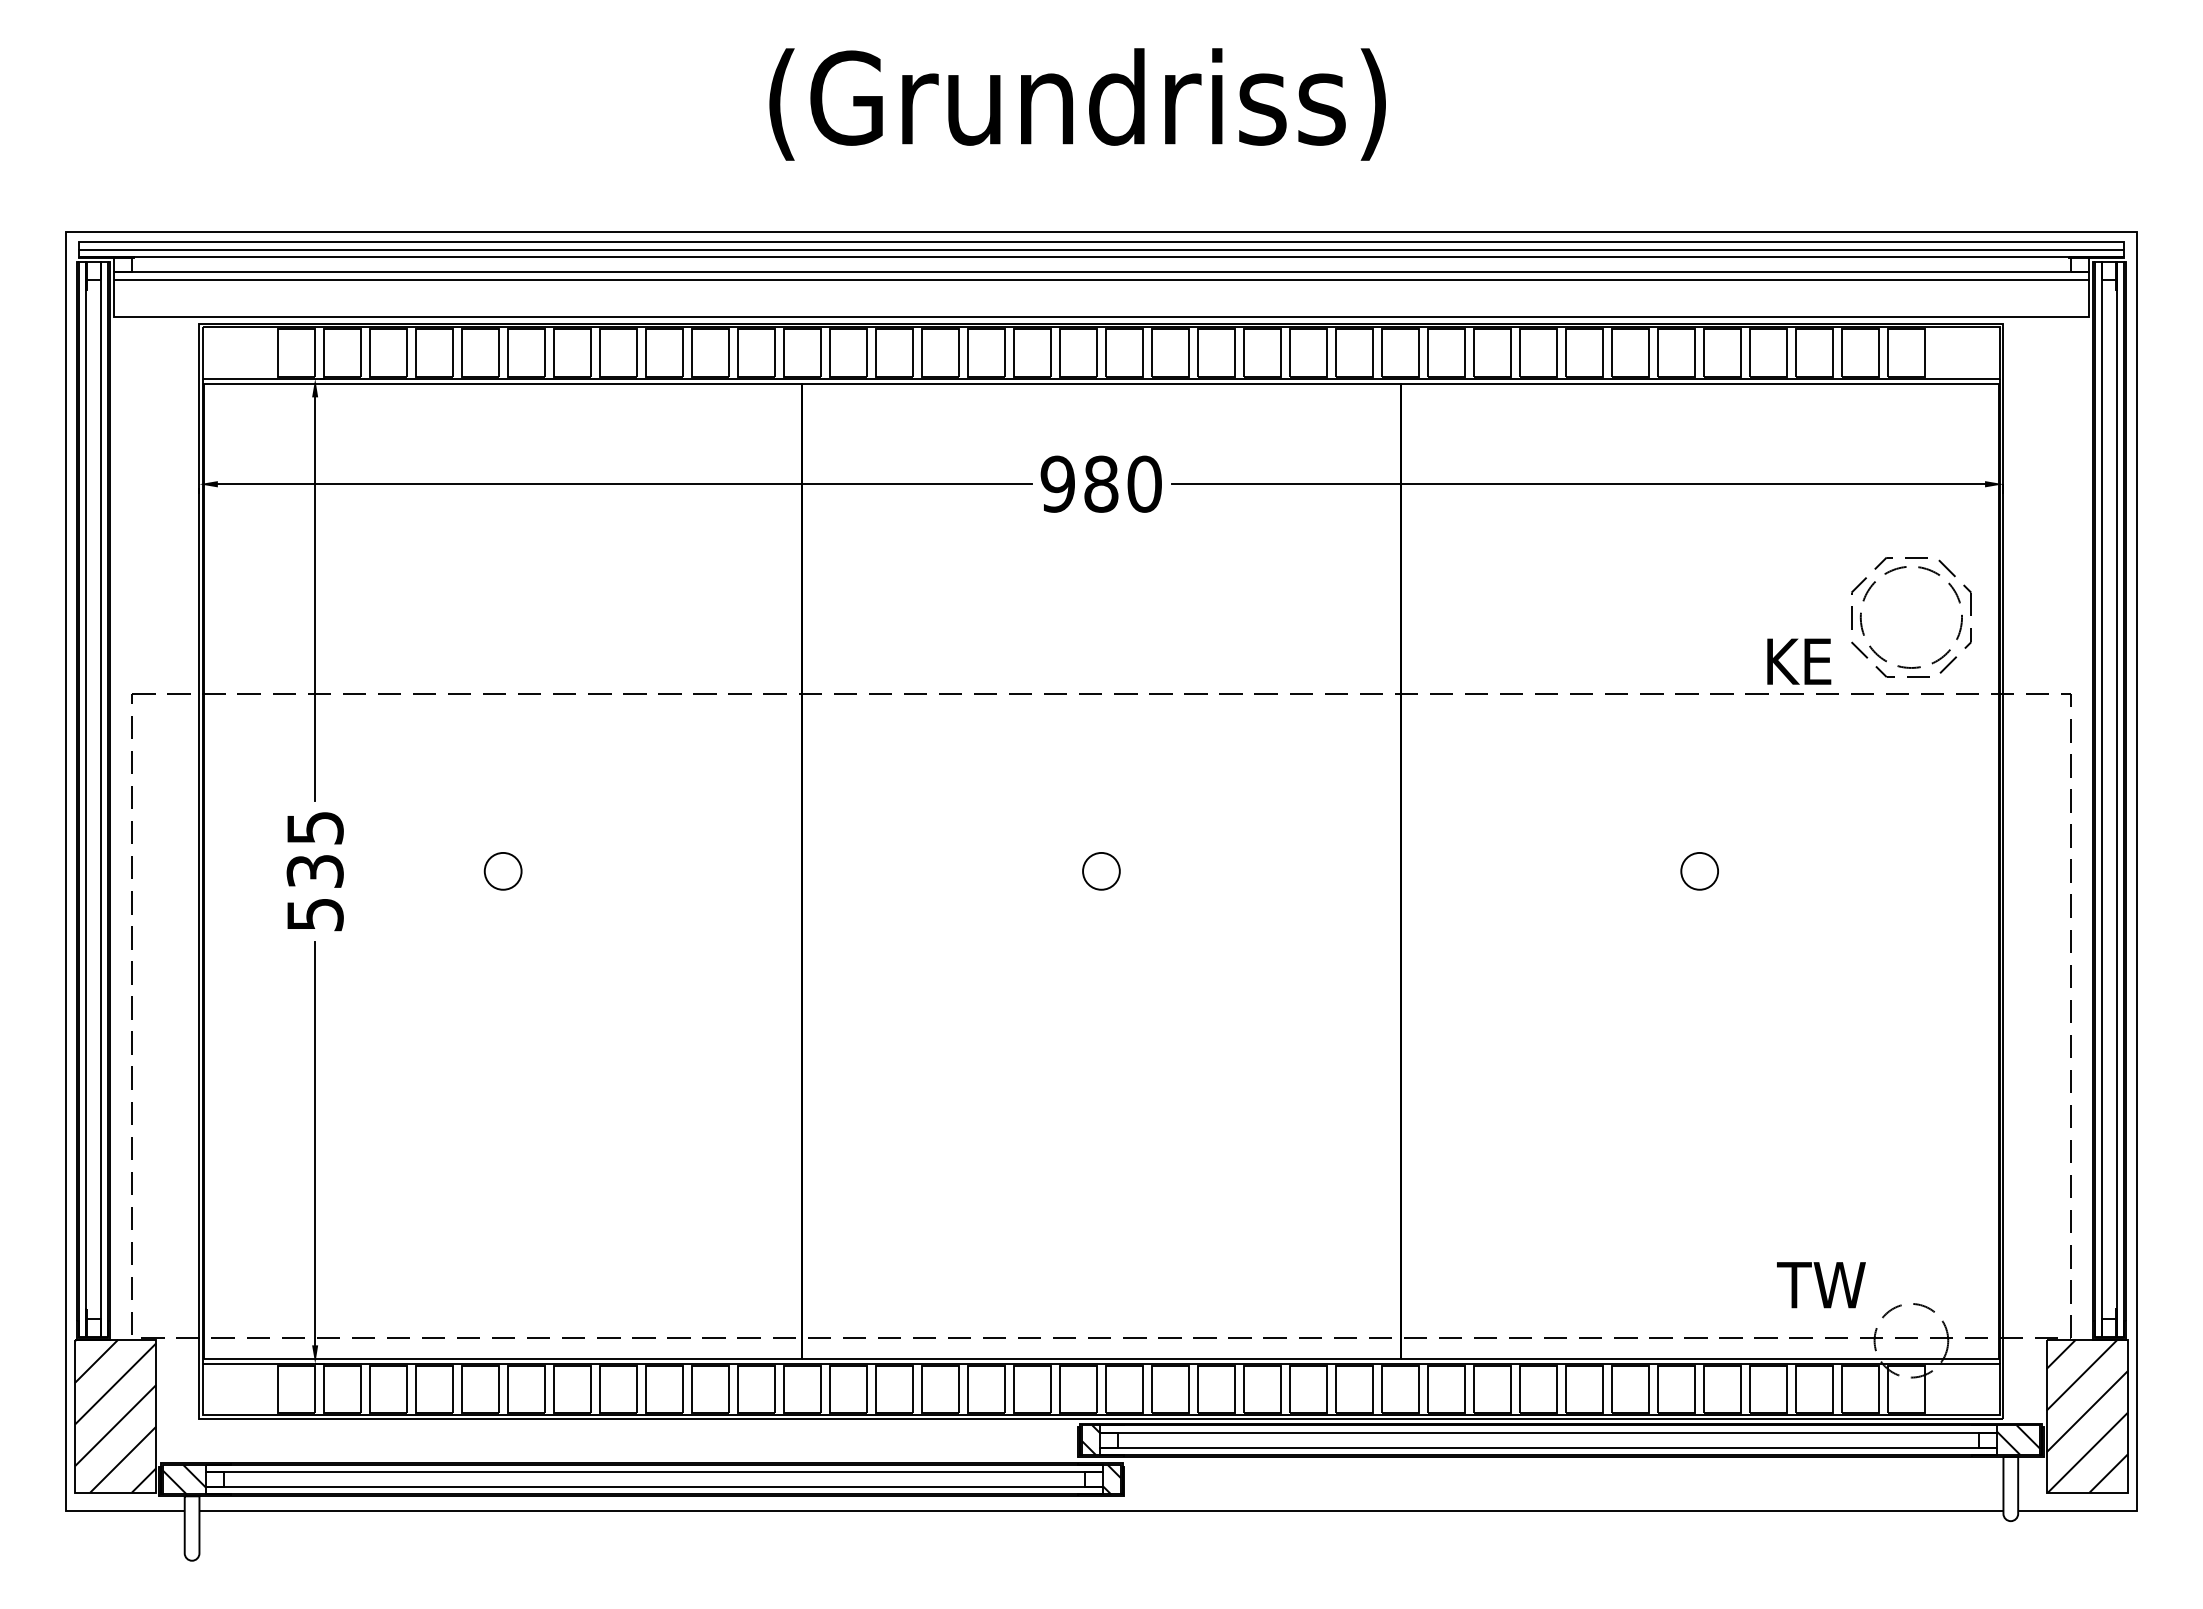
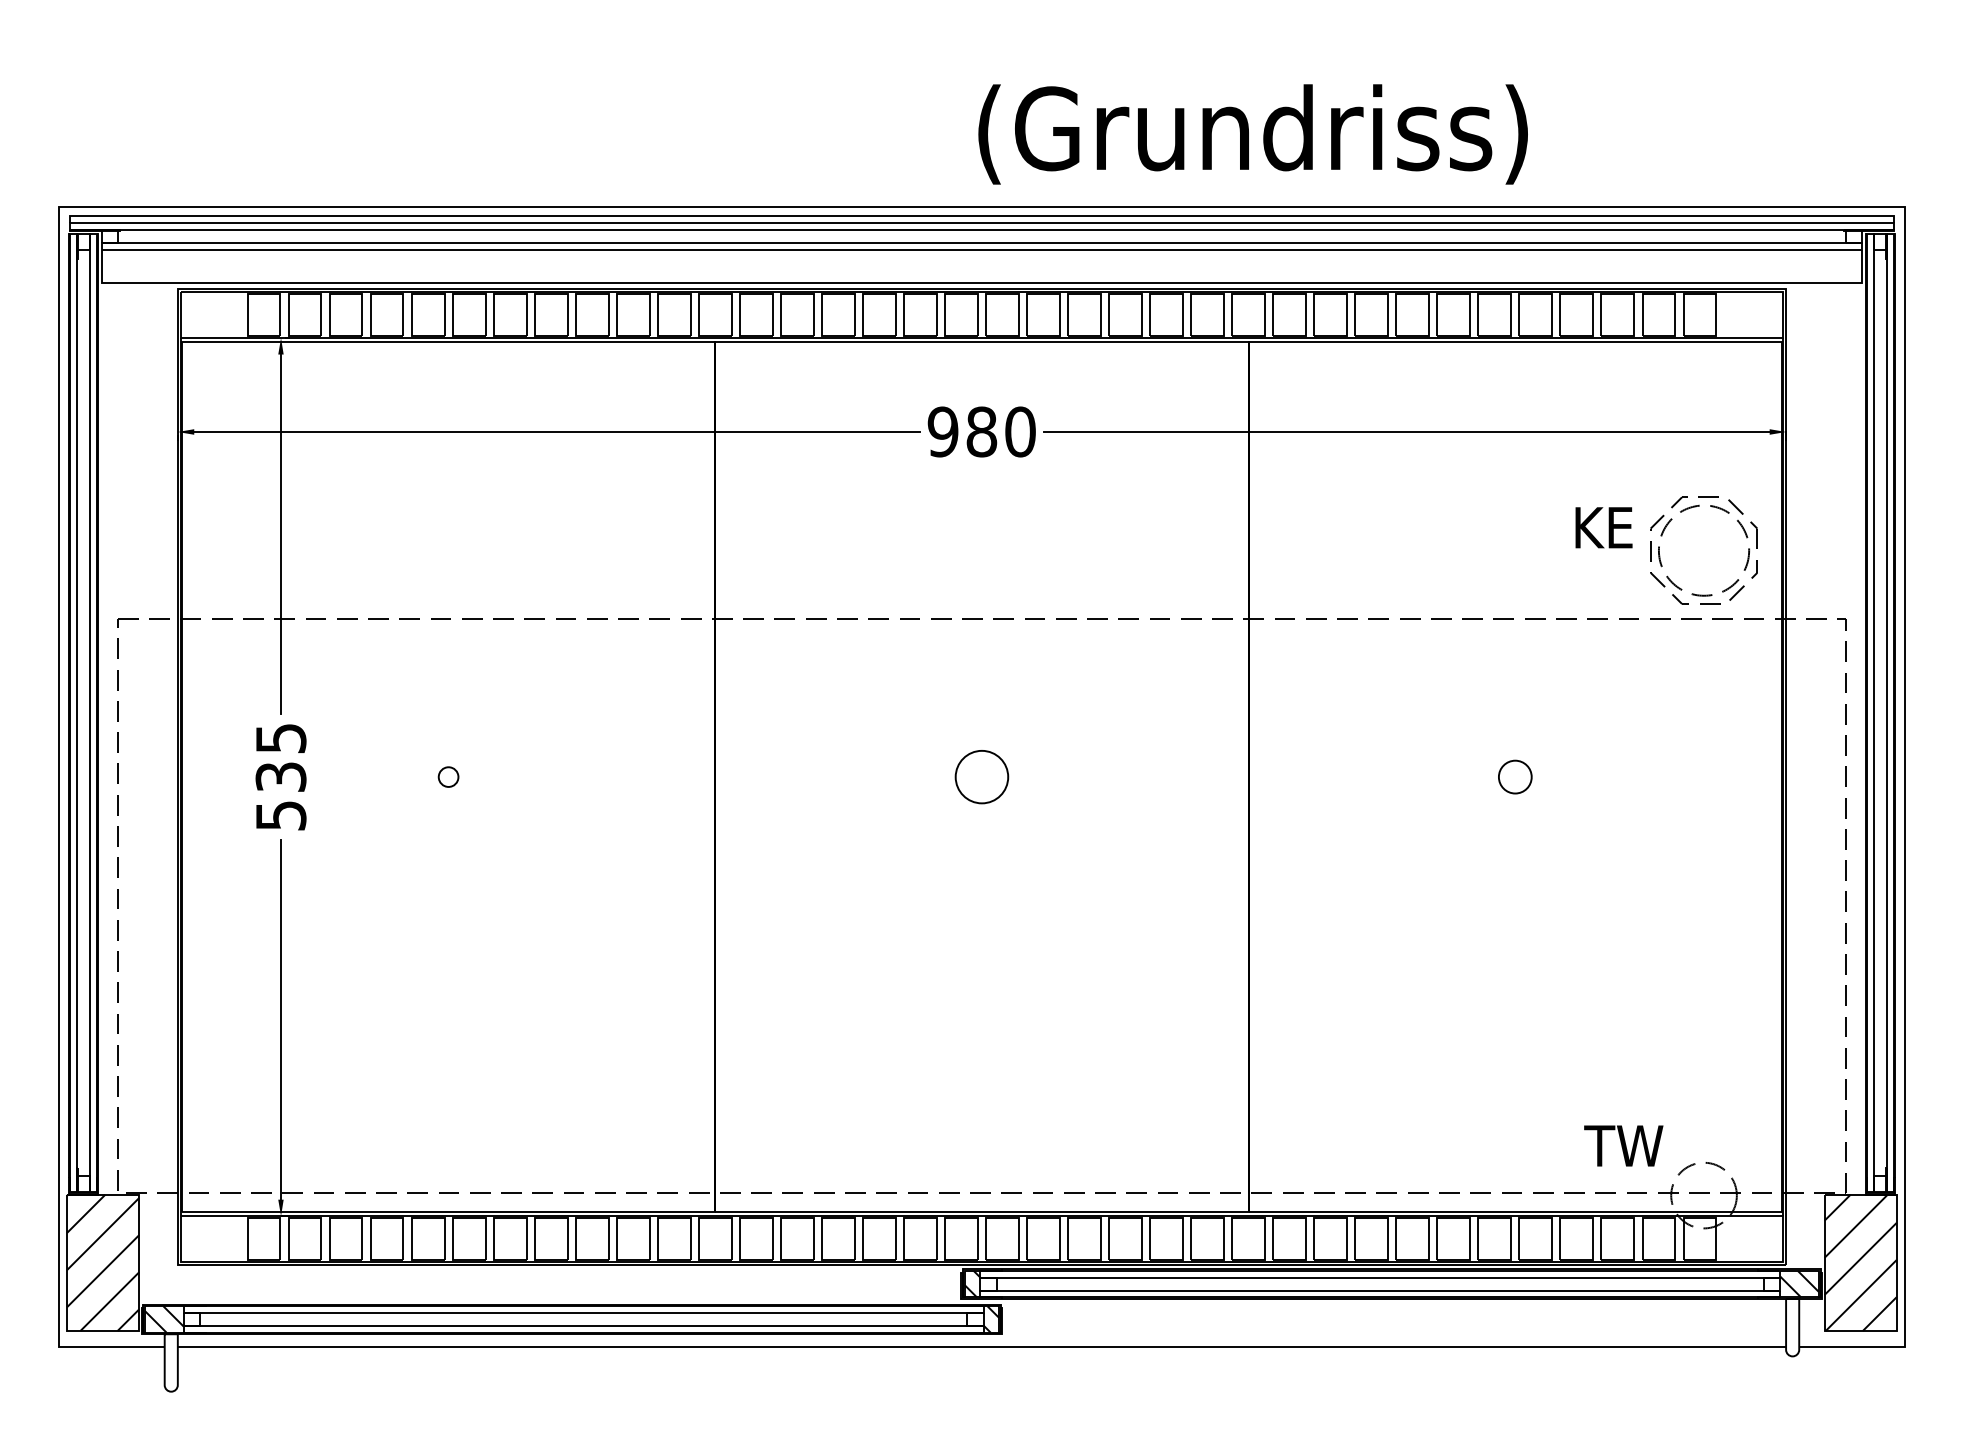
text: (1077, 104) -> (1253, 134), moved
text: (1799, 661) -> (1604, 527), moved
circle: (502, 870) -> (447, 776), size x0.6
circle: (1101, 870) -> (982, 776), size x1.6

